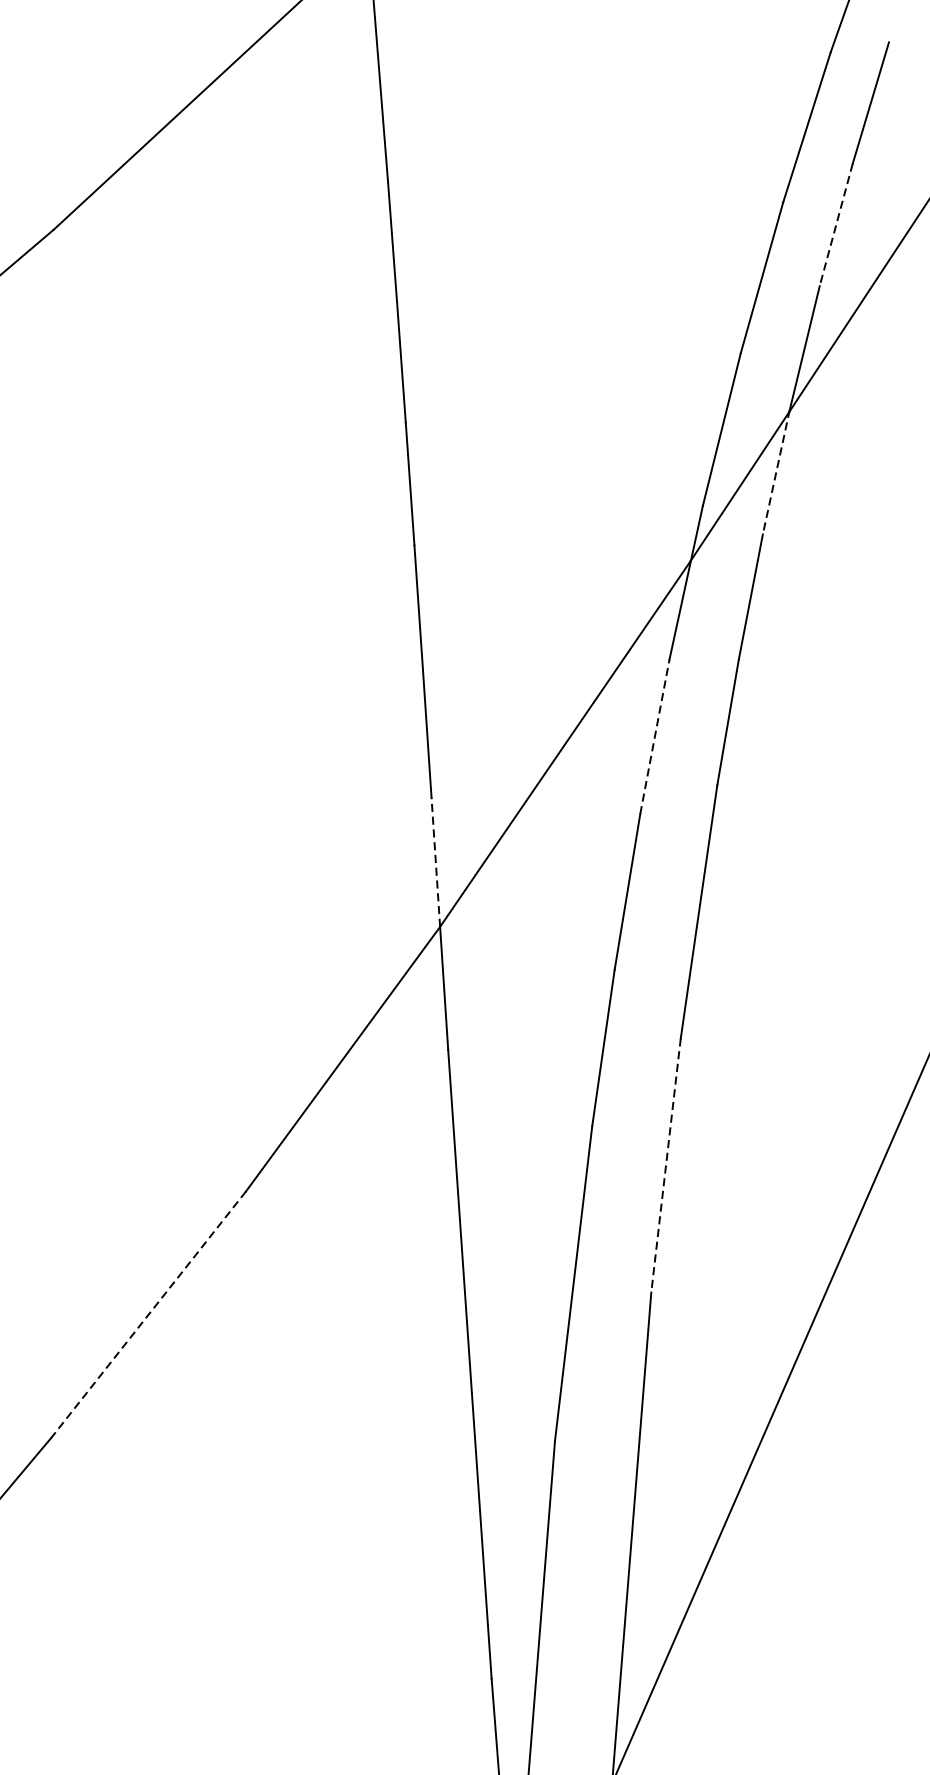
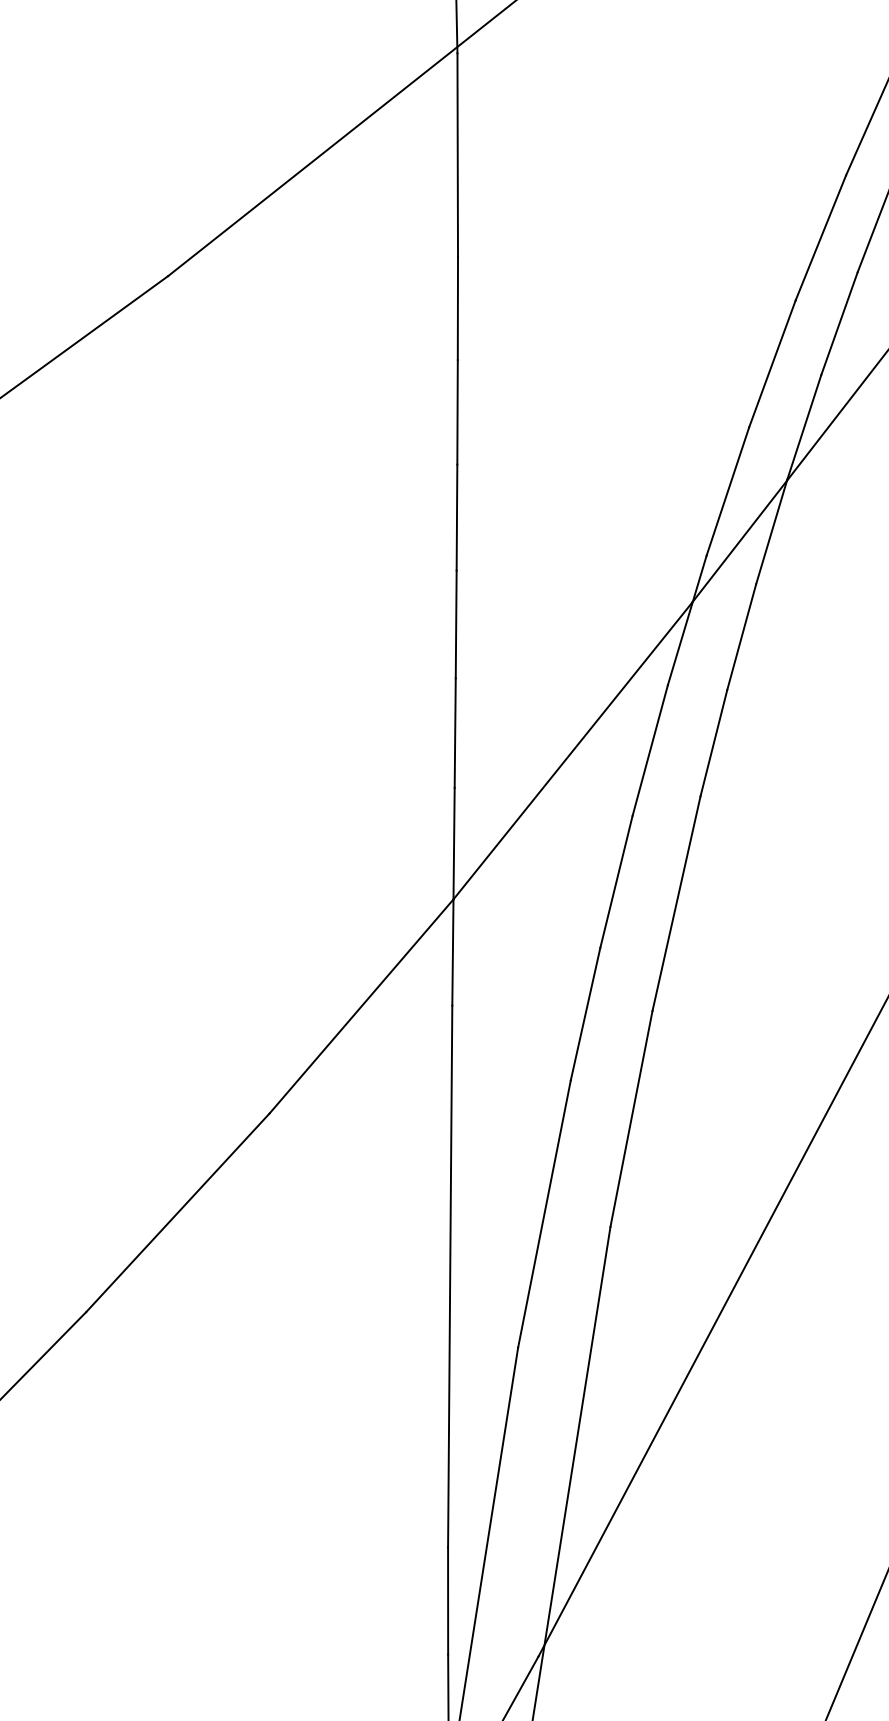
line: (836, 224) -> (839, 323), dashed -> solid
line: (775, 471) -> (771, 531), dashed -> solid
line: (655, 736) -> (650, 750), dashed -> solid
line: (436, 861) -> (454, 843), dashed -> solid
line: (666, 1166) -> (631, 1119), dashed -> solid
line: (148, 1315) -> (177, 1213), dashed -> solid

